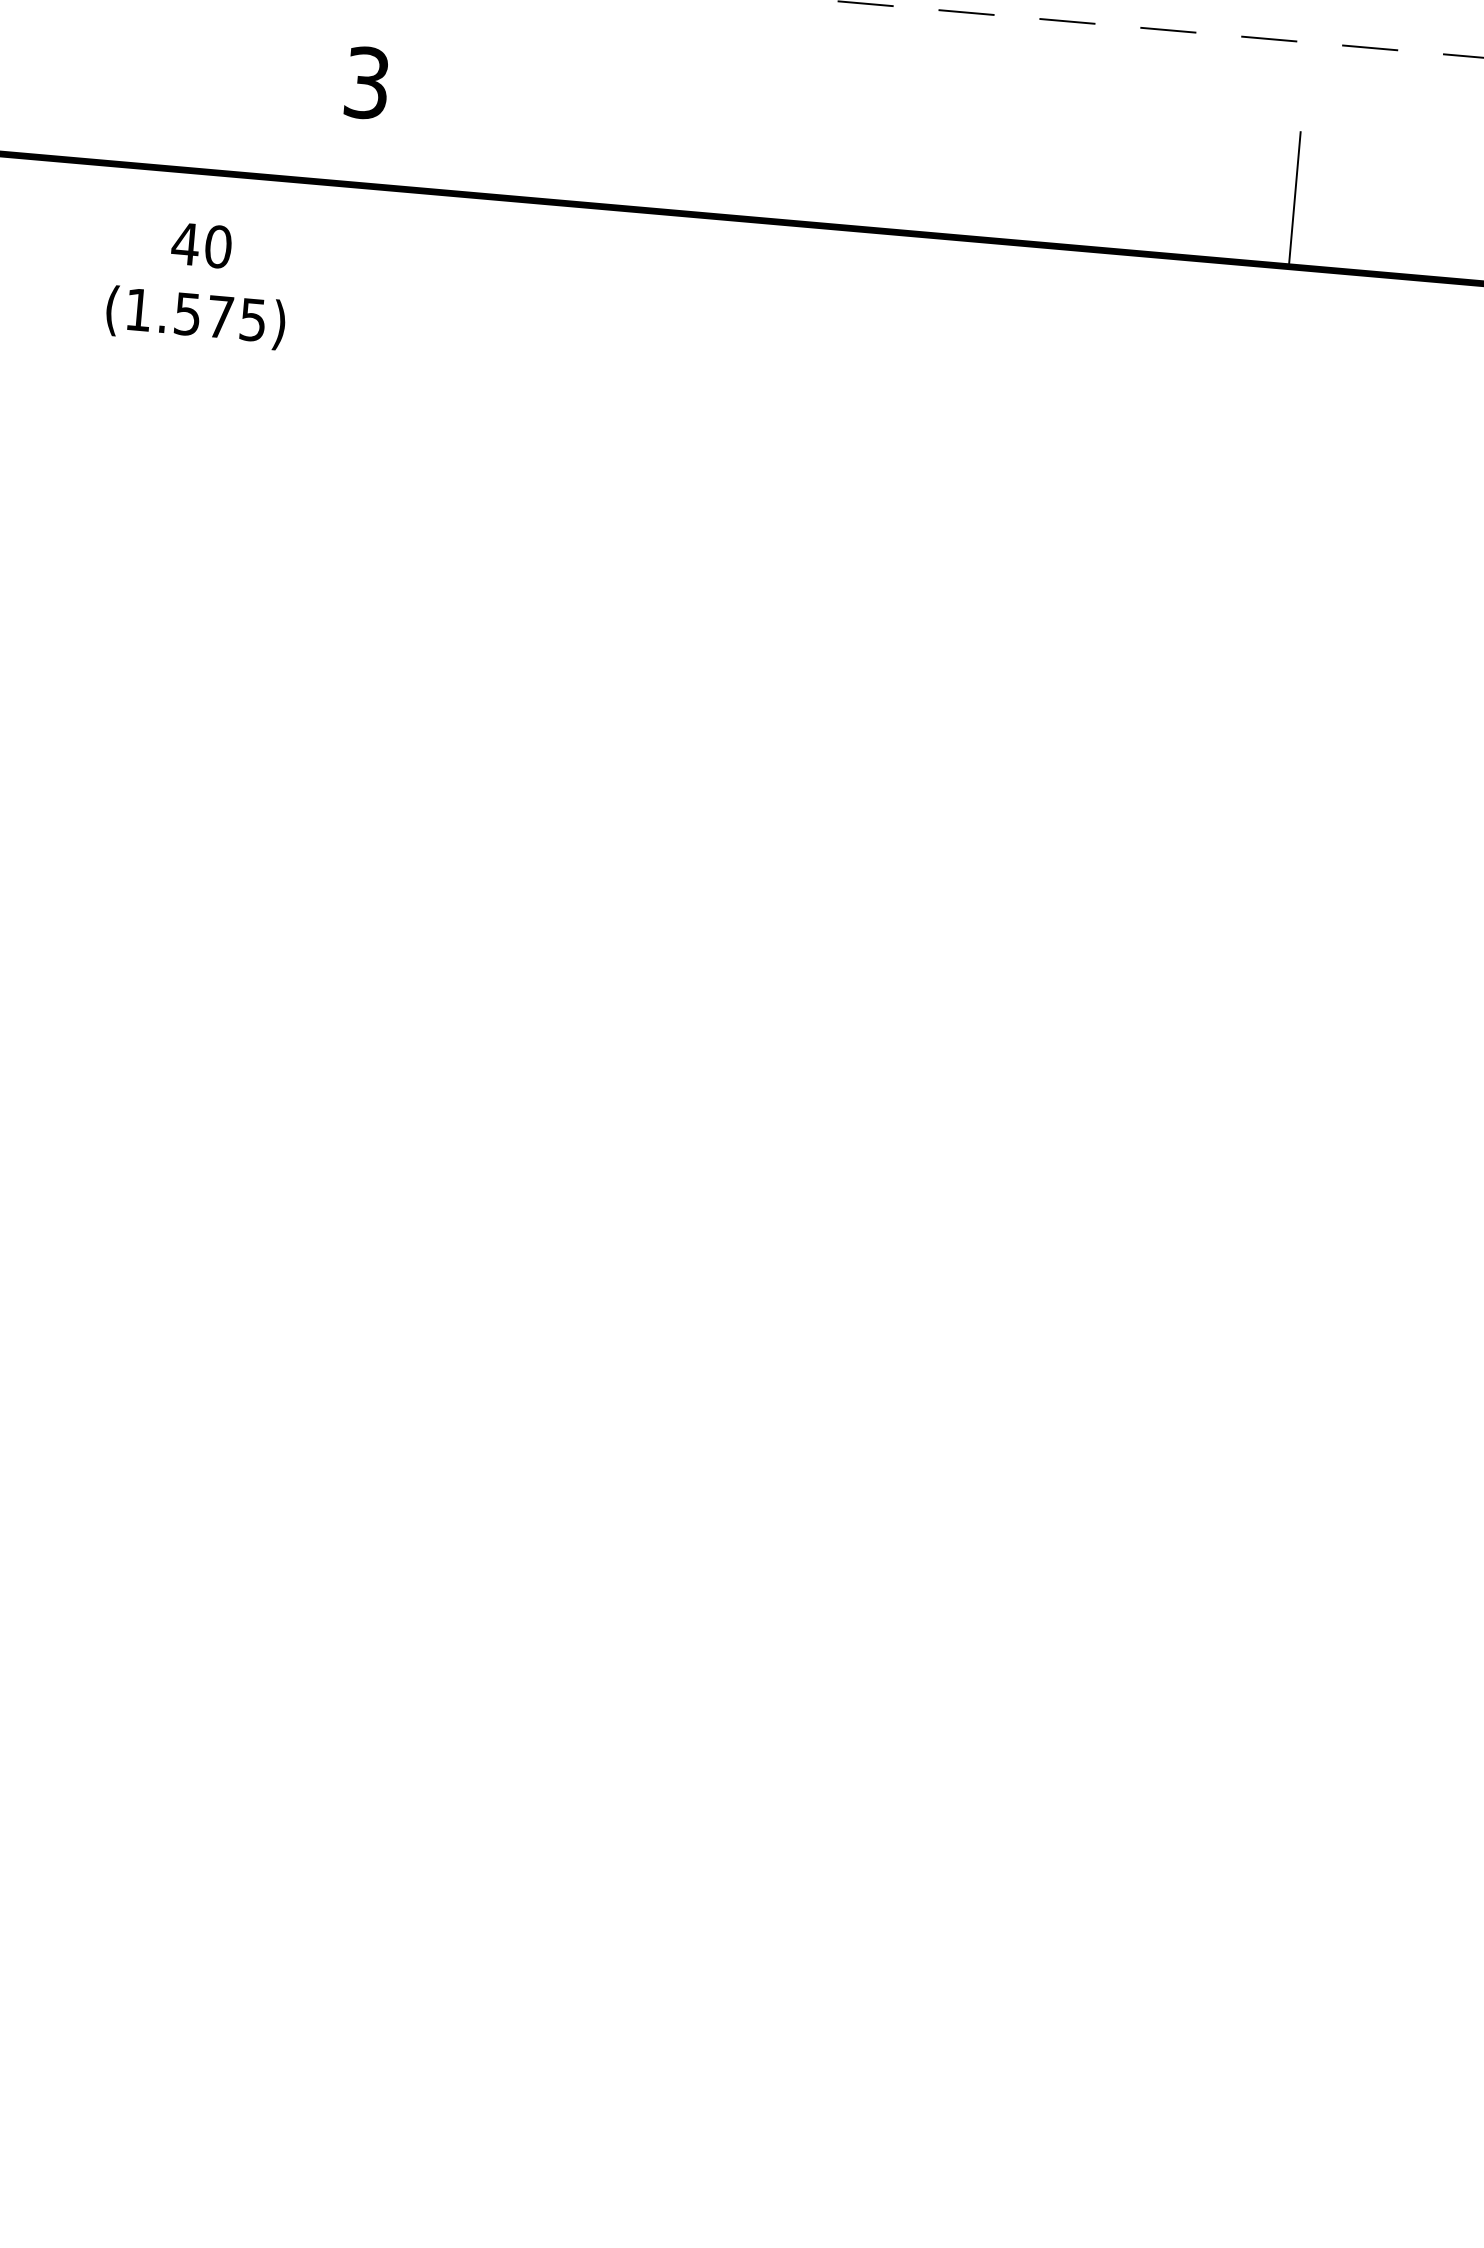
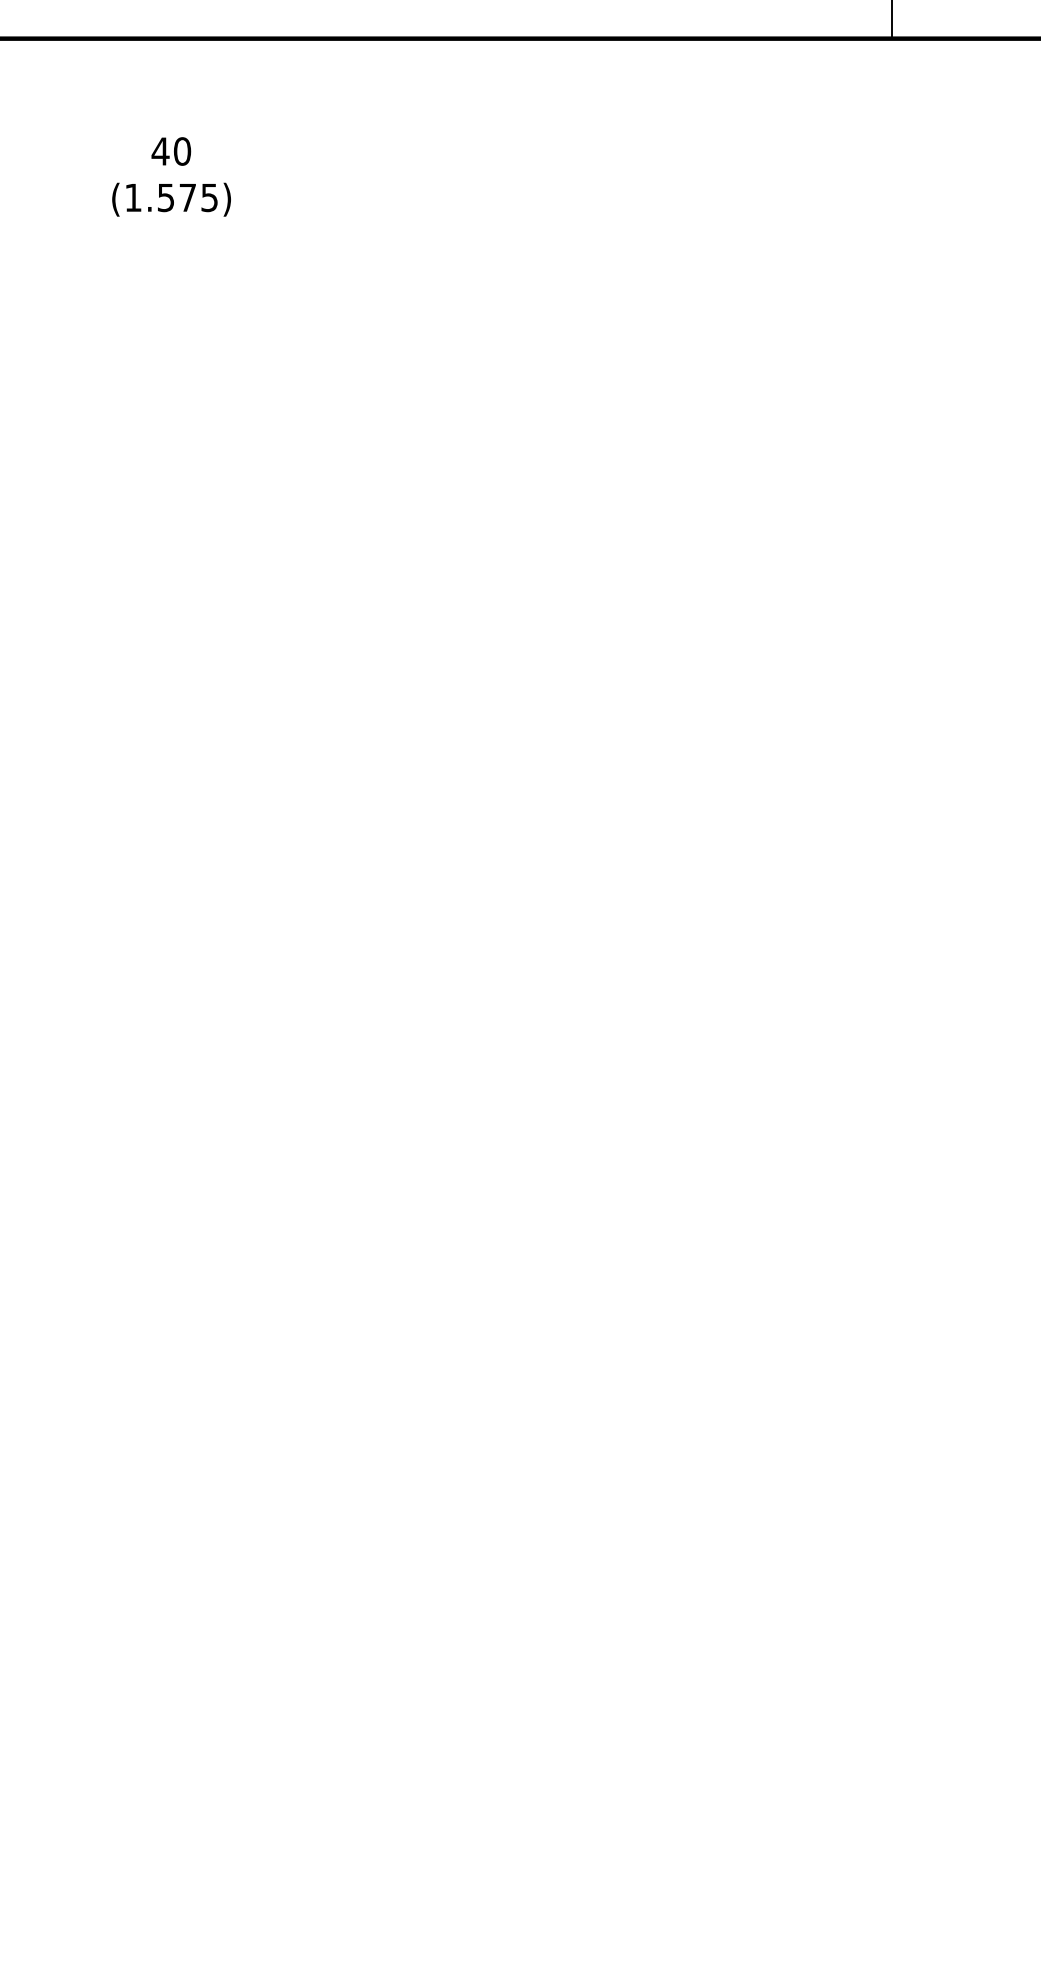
text: (198, 282) -> (171, 176), moved

